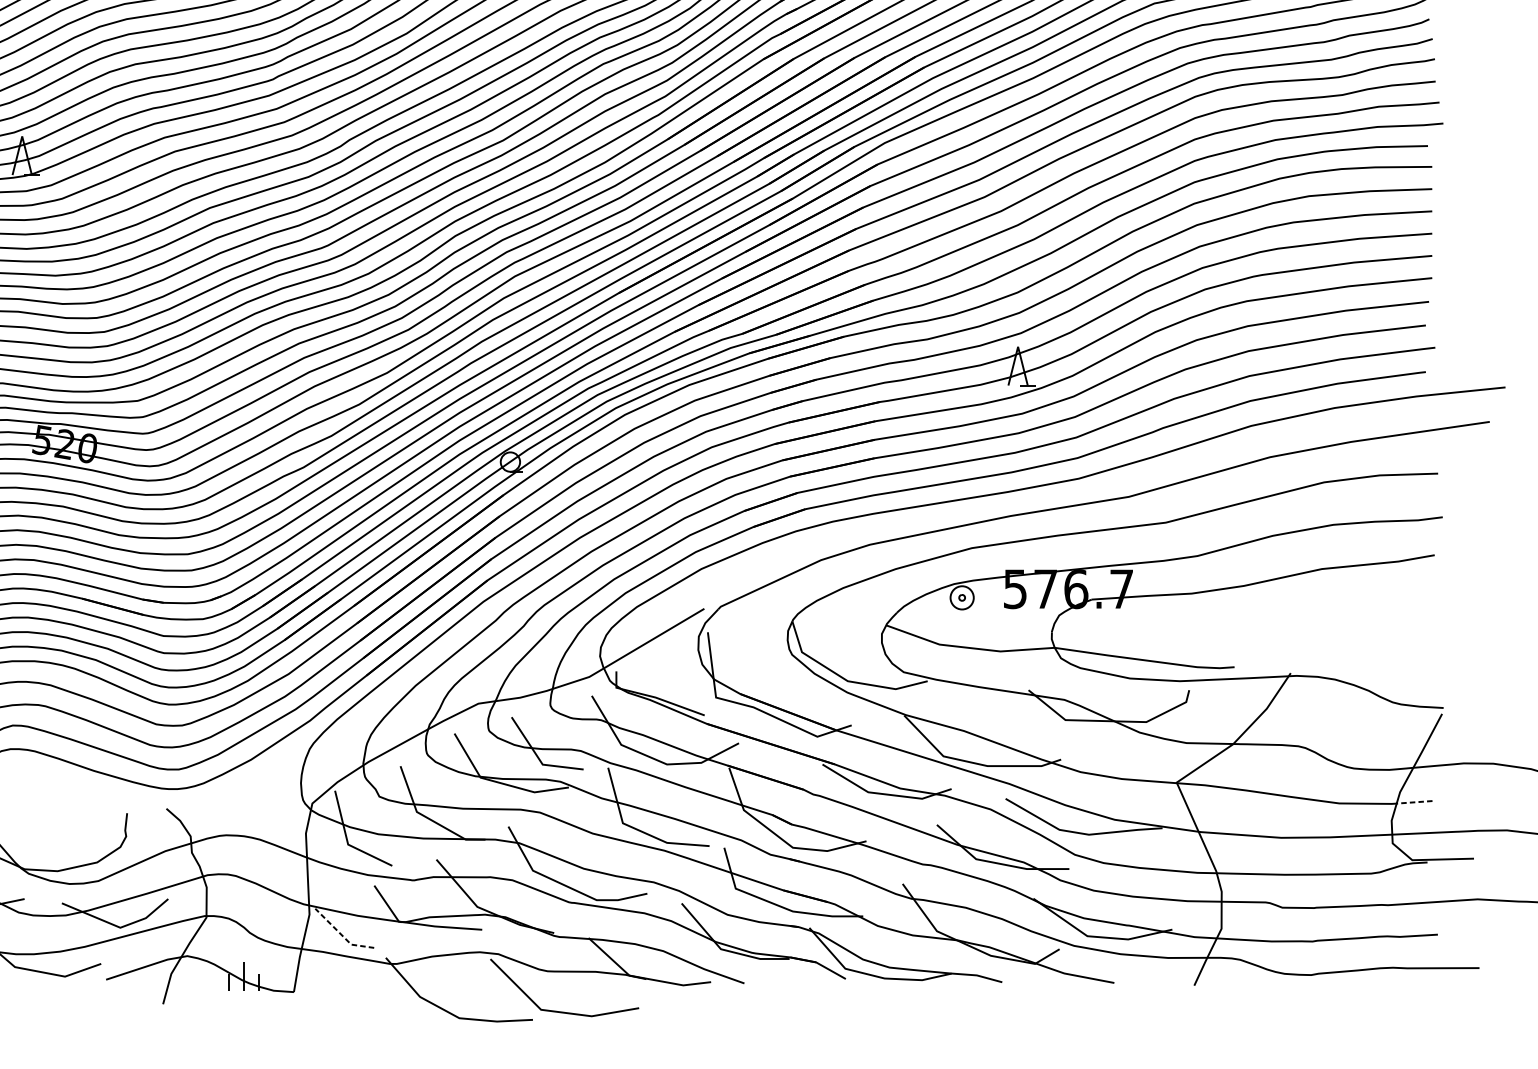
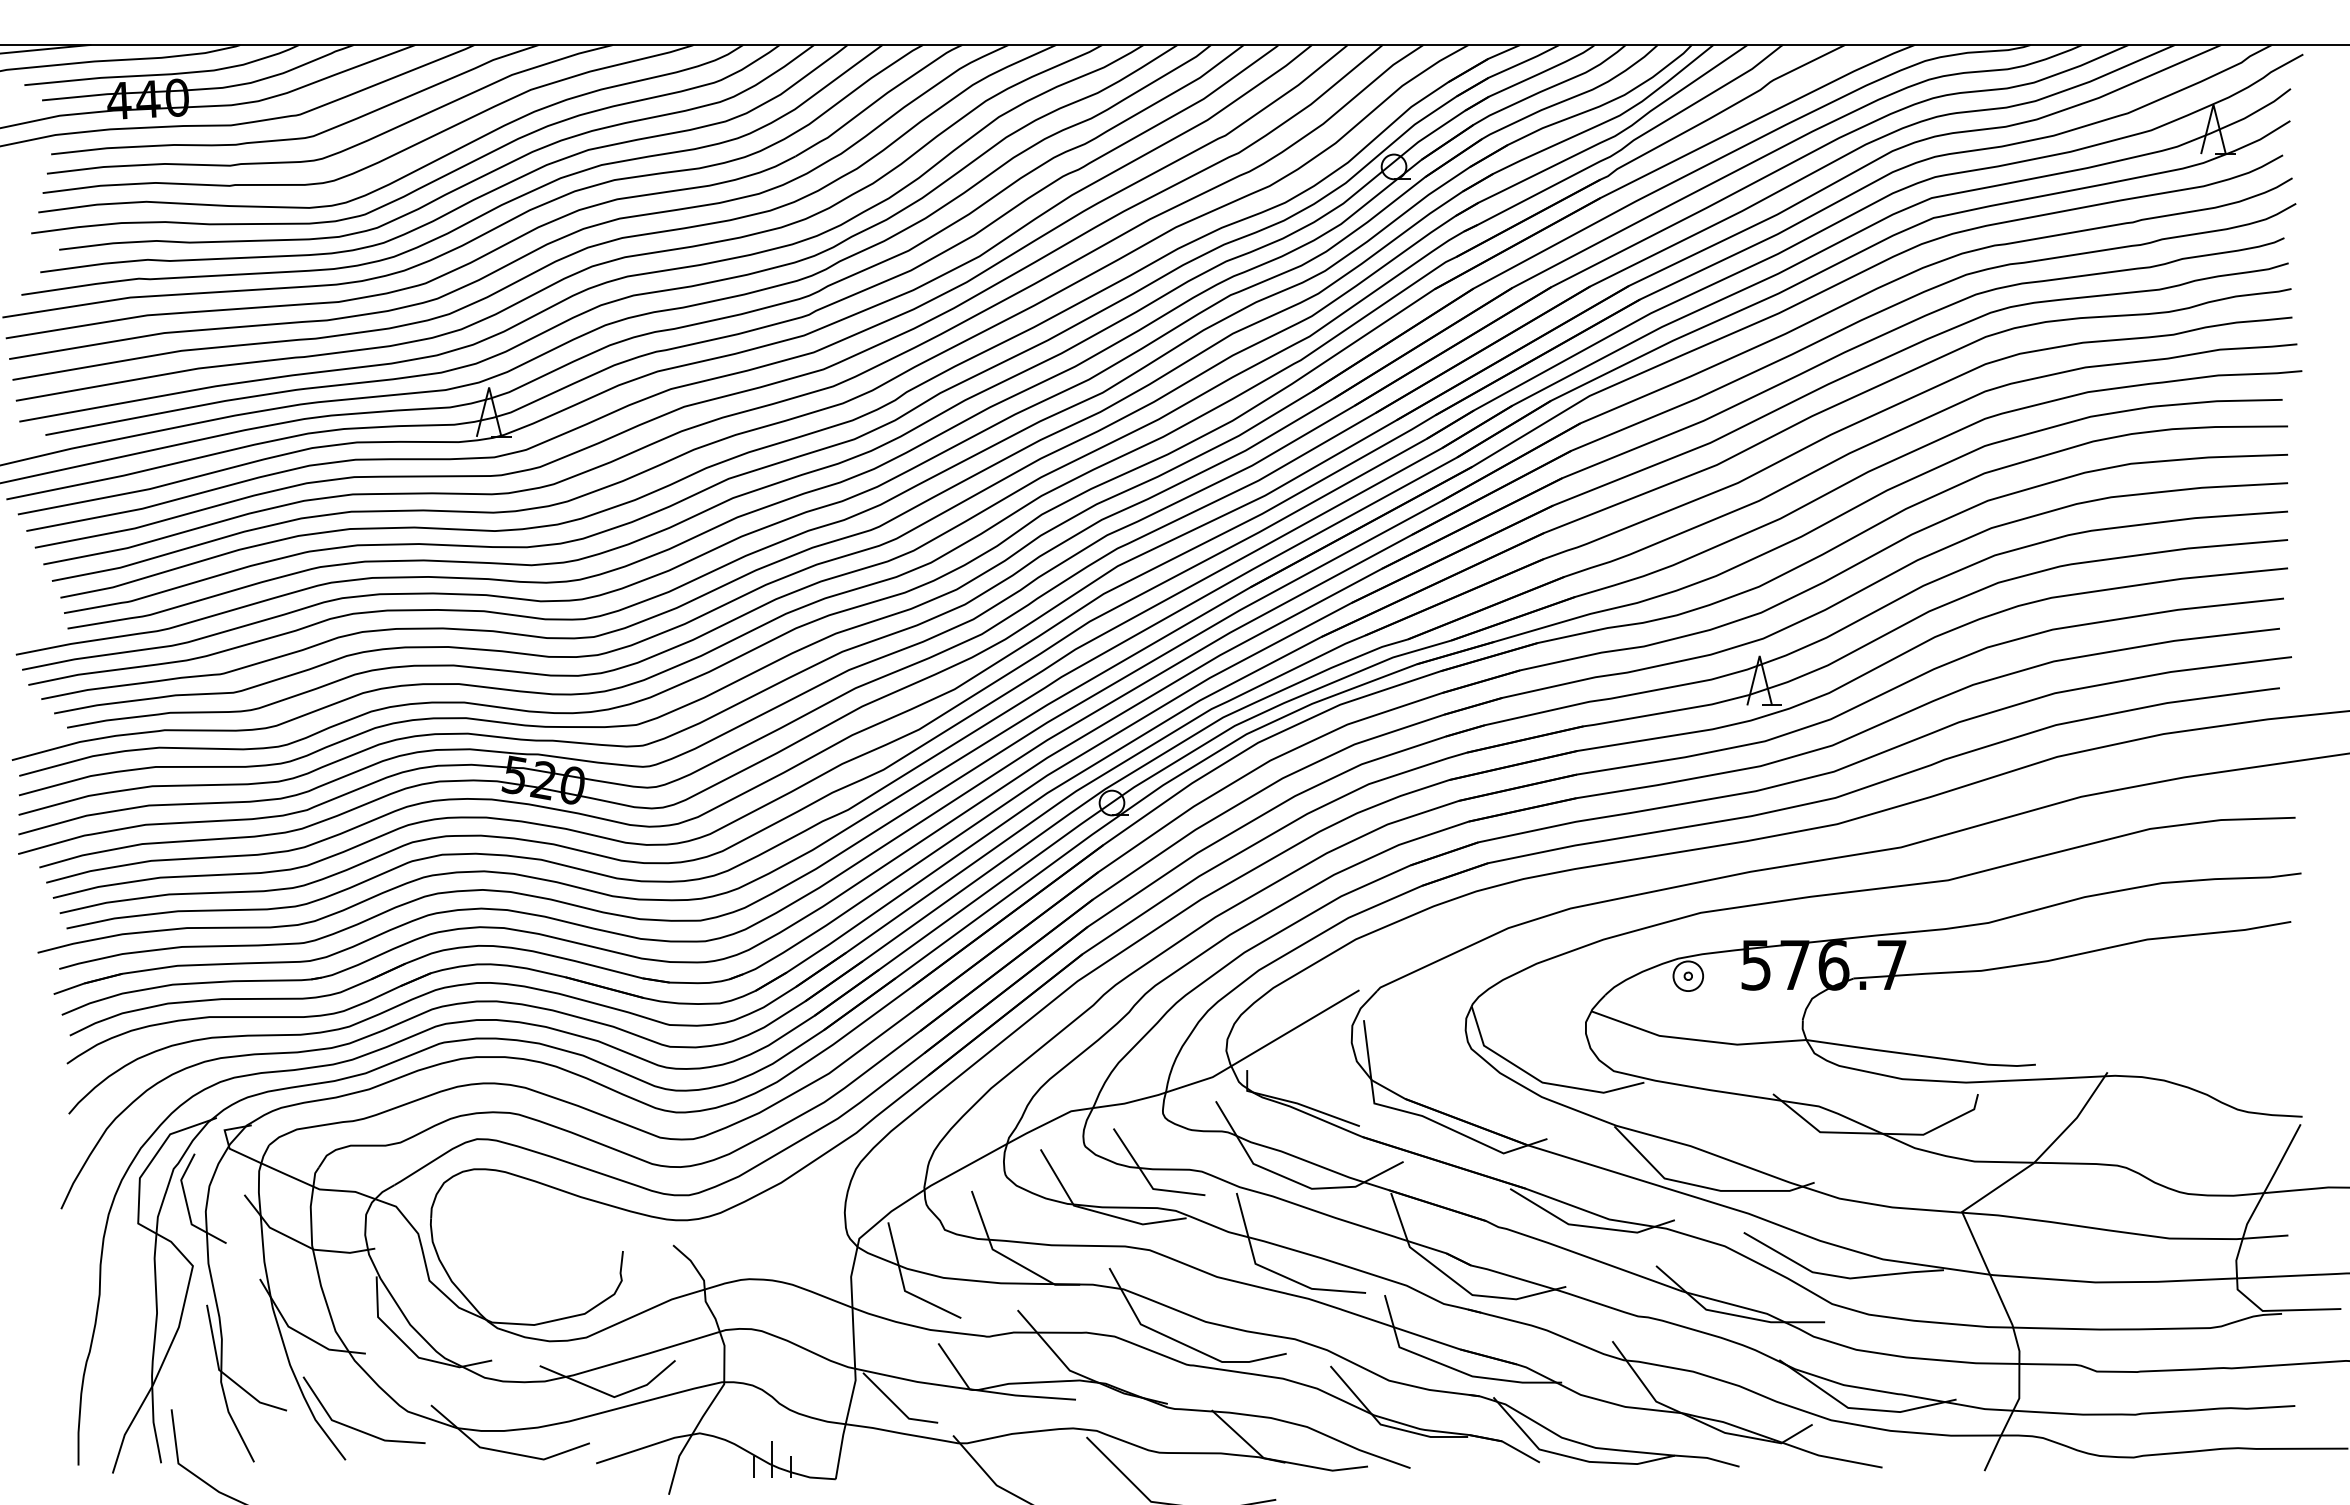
line: (1414, 802) -> (2265, 1237), dashed -> solid
line: (342, 935) -> (897, 1406), dashed -> solid

